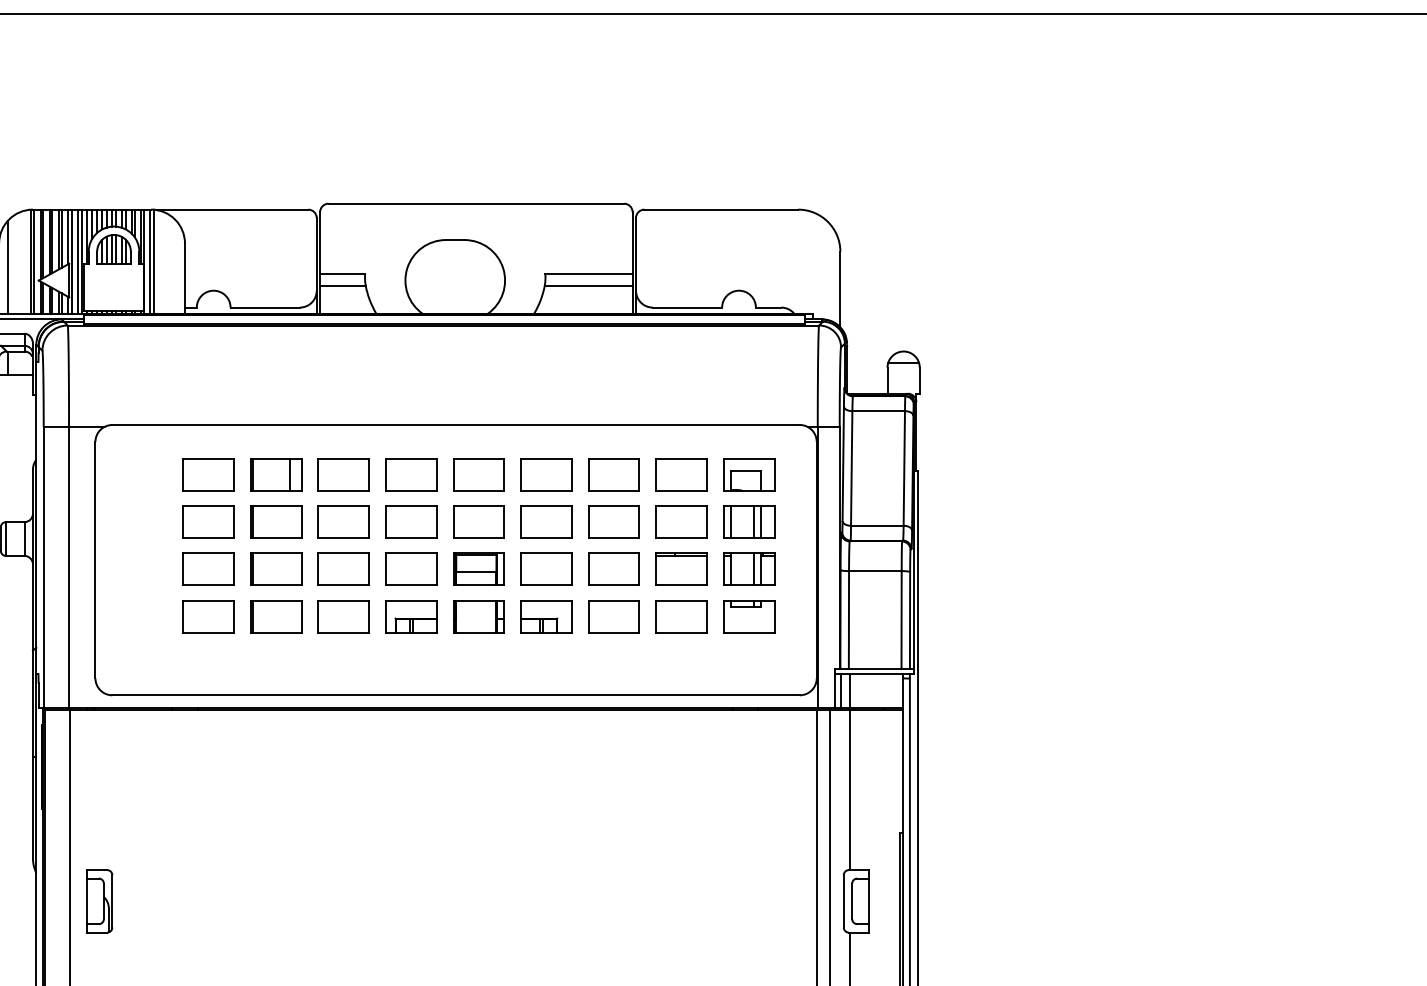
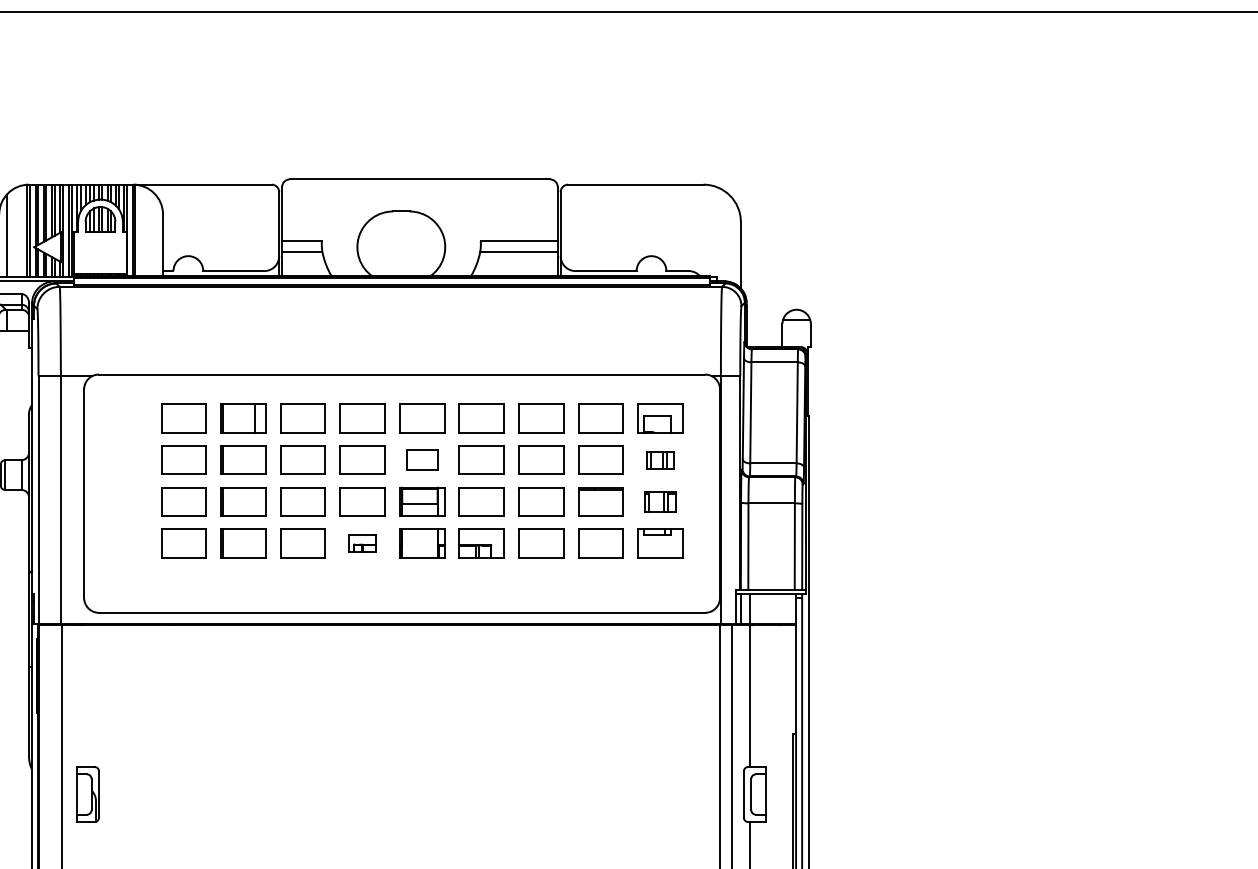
part: (479, 521) -> (422, 459), size x0.7
part: (749, 521) -> (660, 459), size x0.6
part: (749, 568) -> (660, 501), size x0.7
part: (411, 616) -> (362, 543), size x0.6

